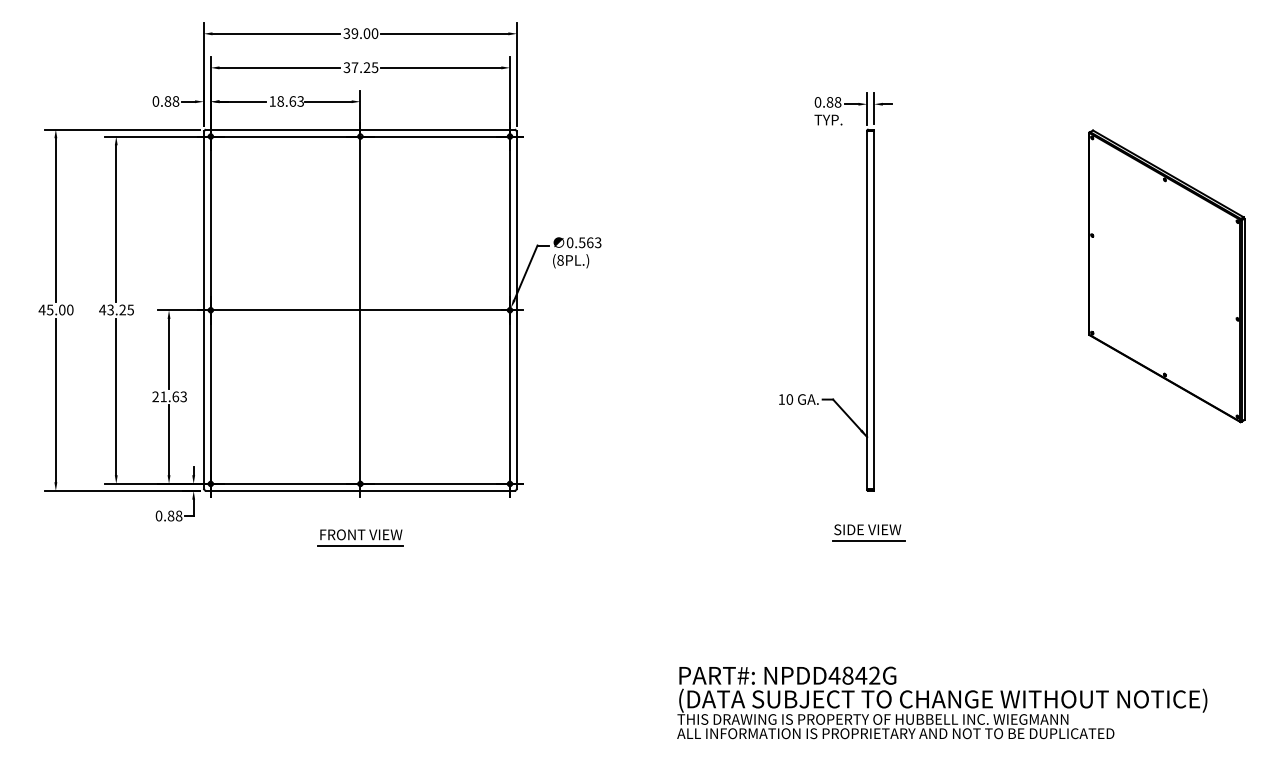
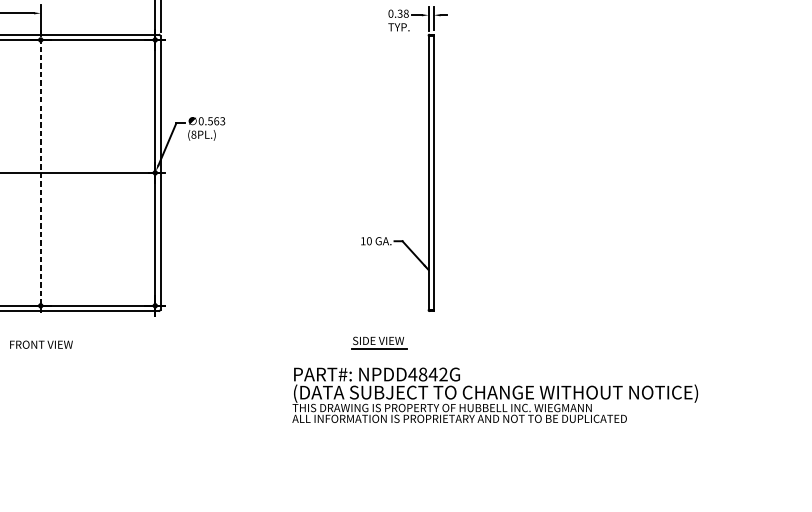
text: (829, 102) -> (399, 13), 0.88 -> 0.38
part: (1166, 276) -> (657, 147), removed
line: (360, 310) -> (40, 173), solid -> dashed
part: (868, 532) -> (379, 342), moved
line: (360, 545) -> (40, 352), removed
text: (942, 702) -> (495, 395), moved

